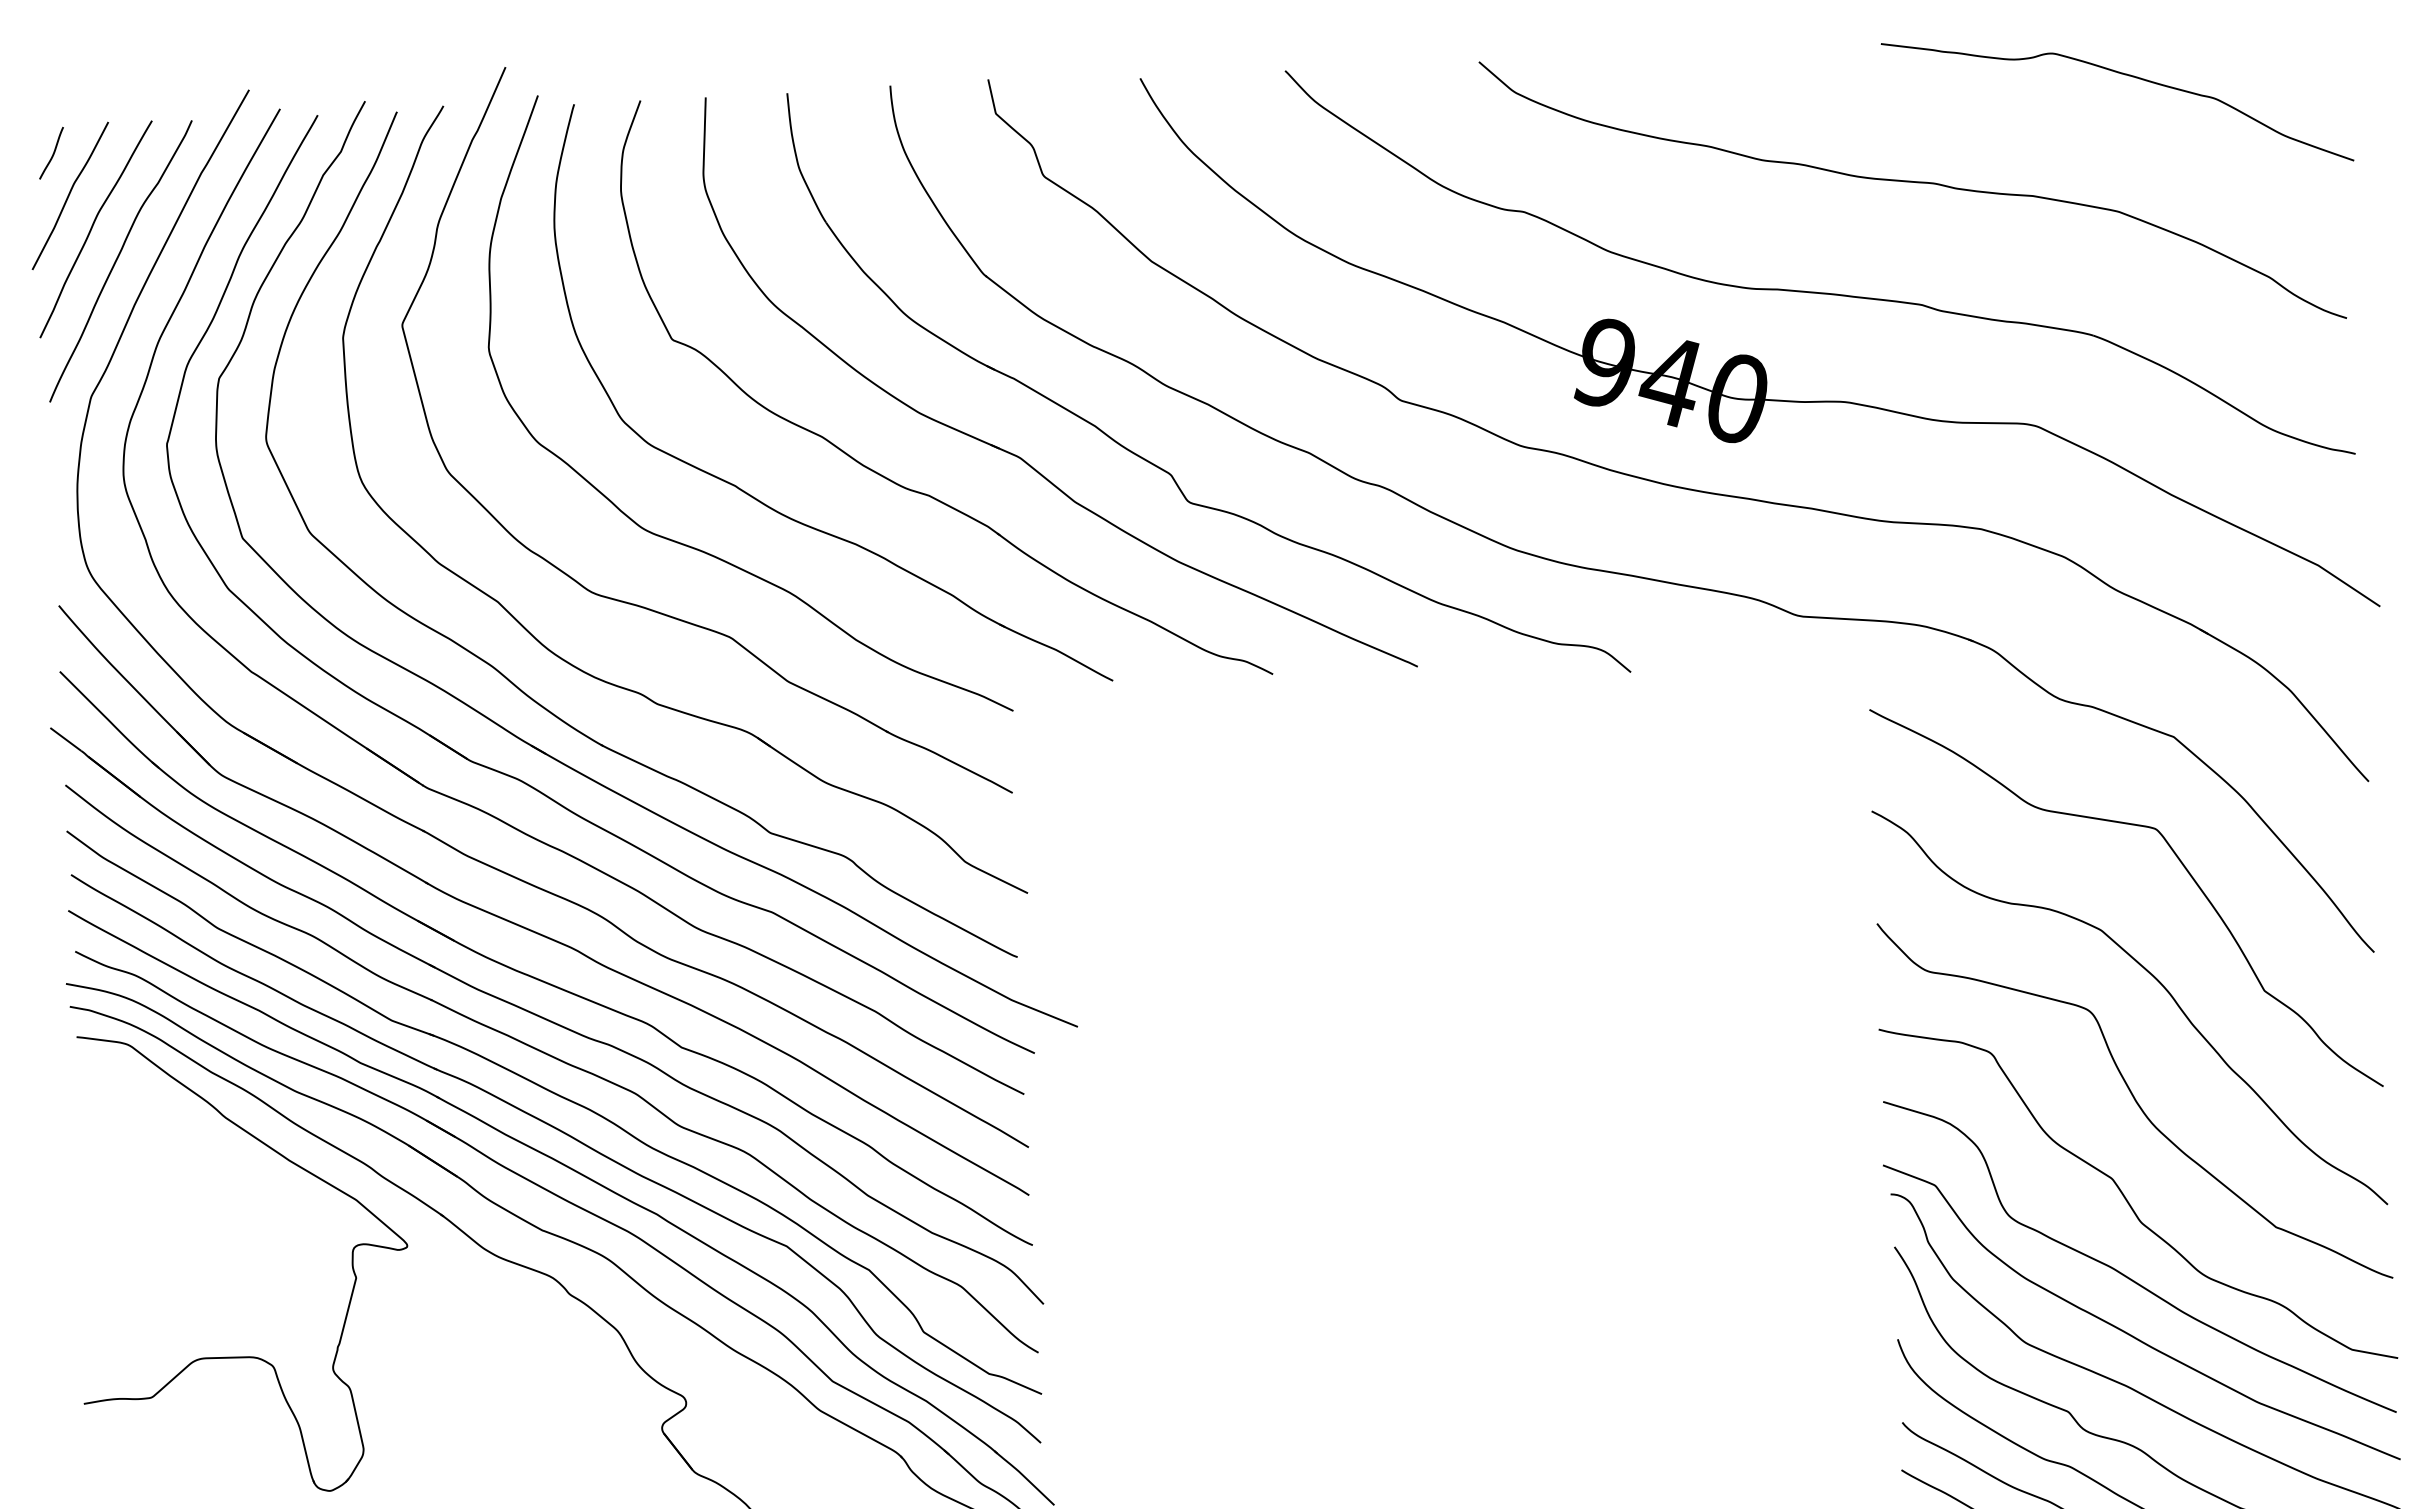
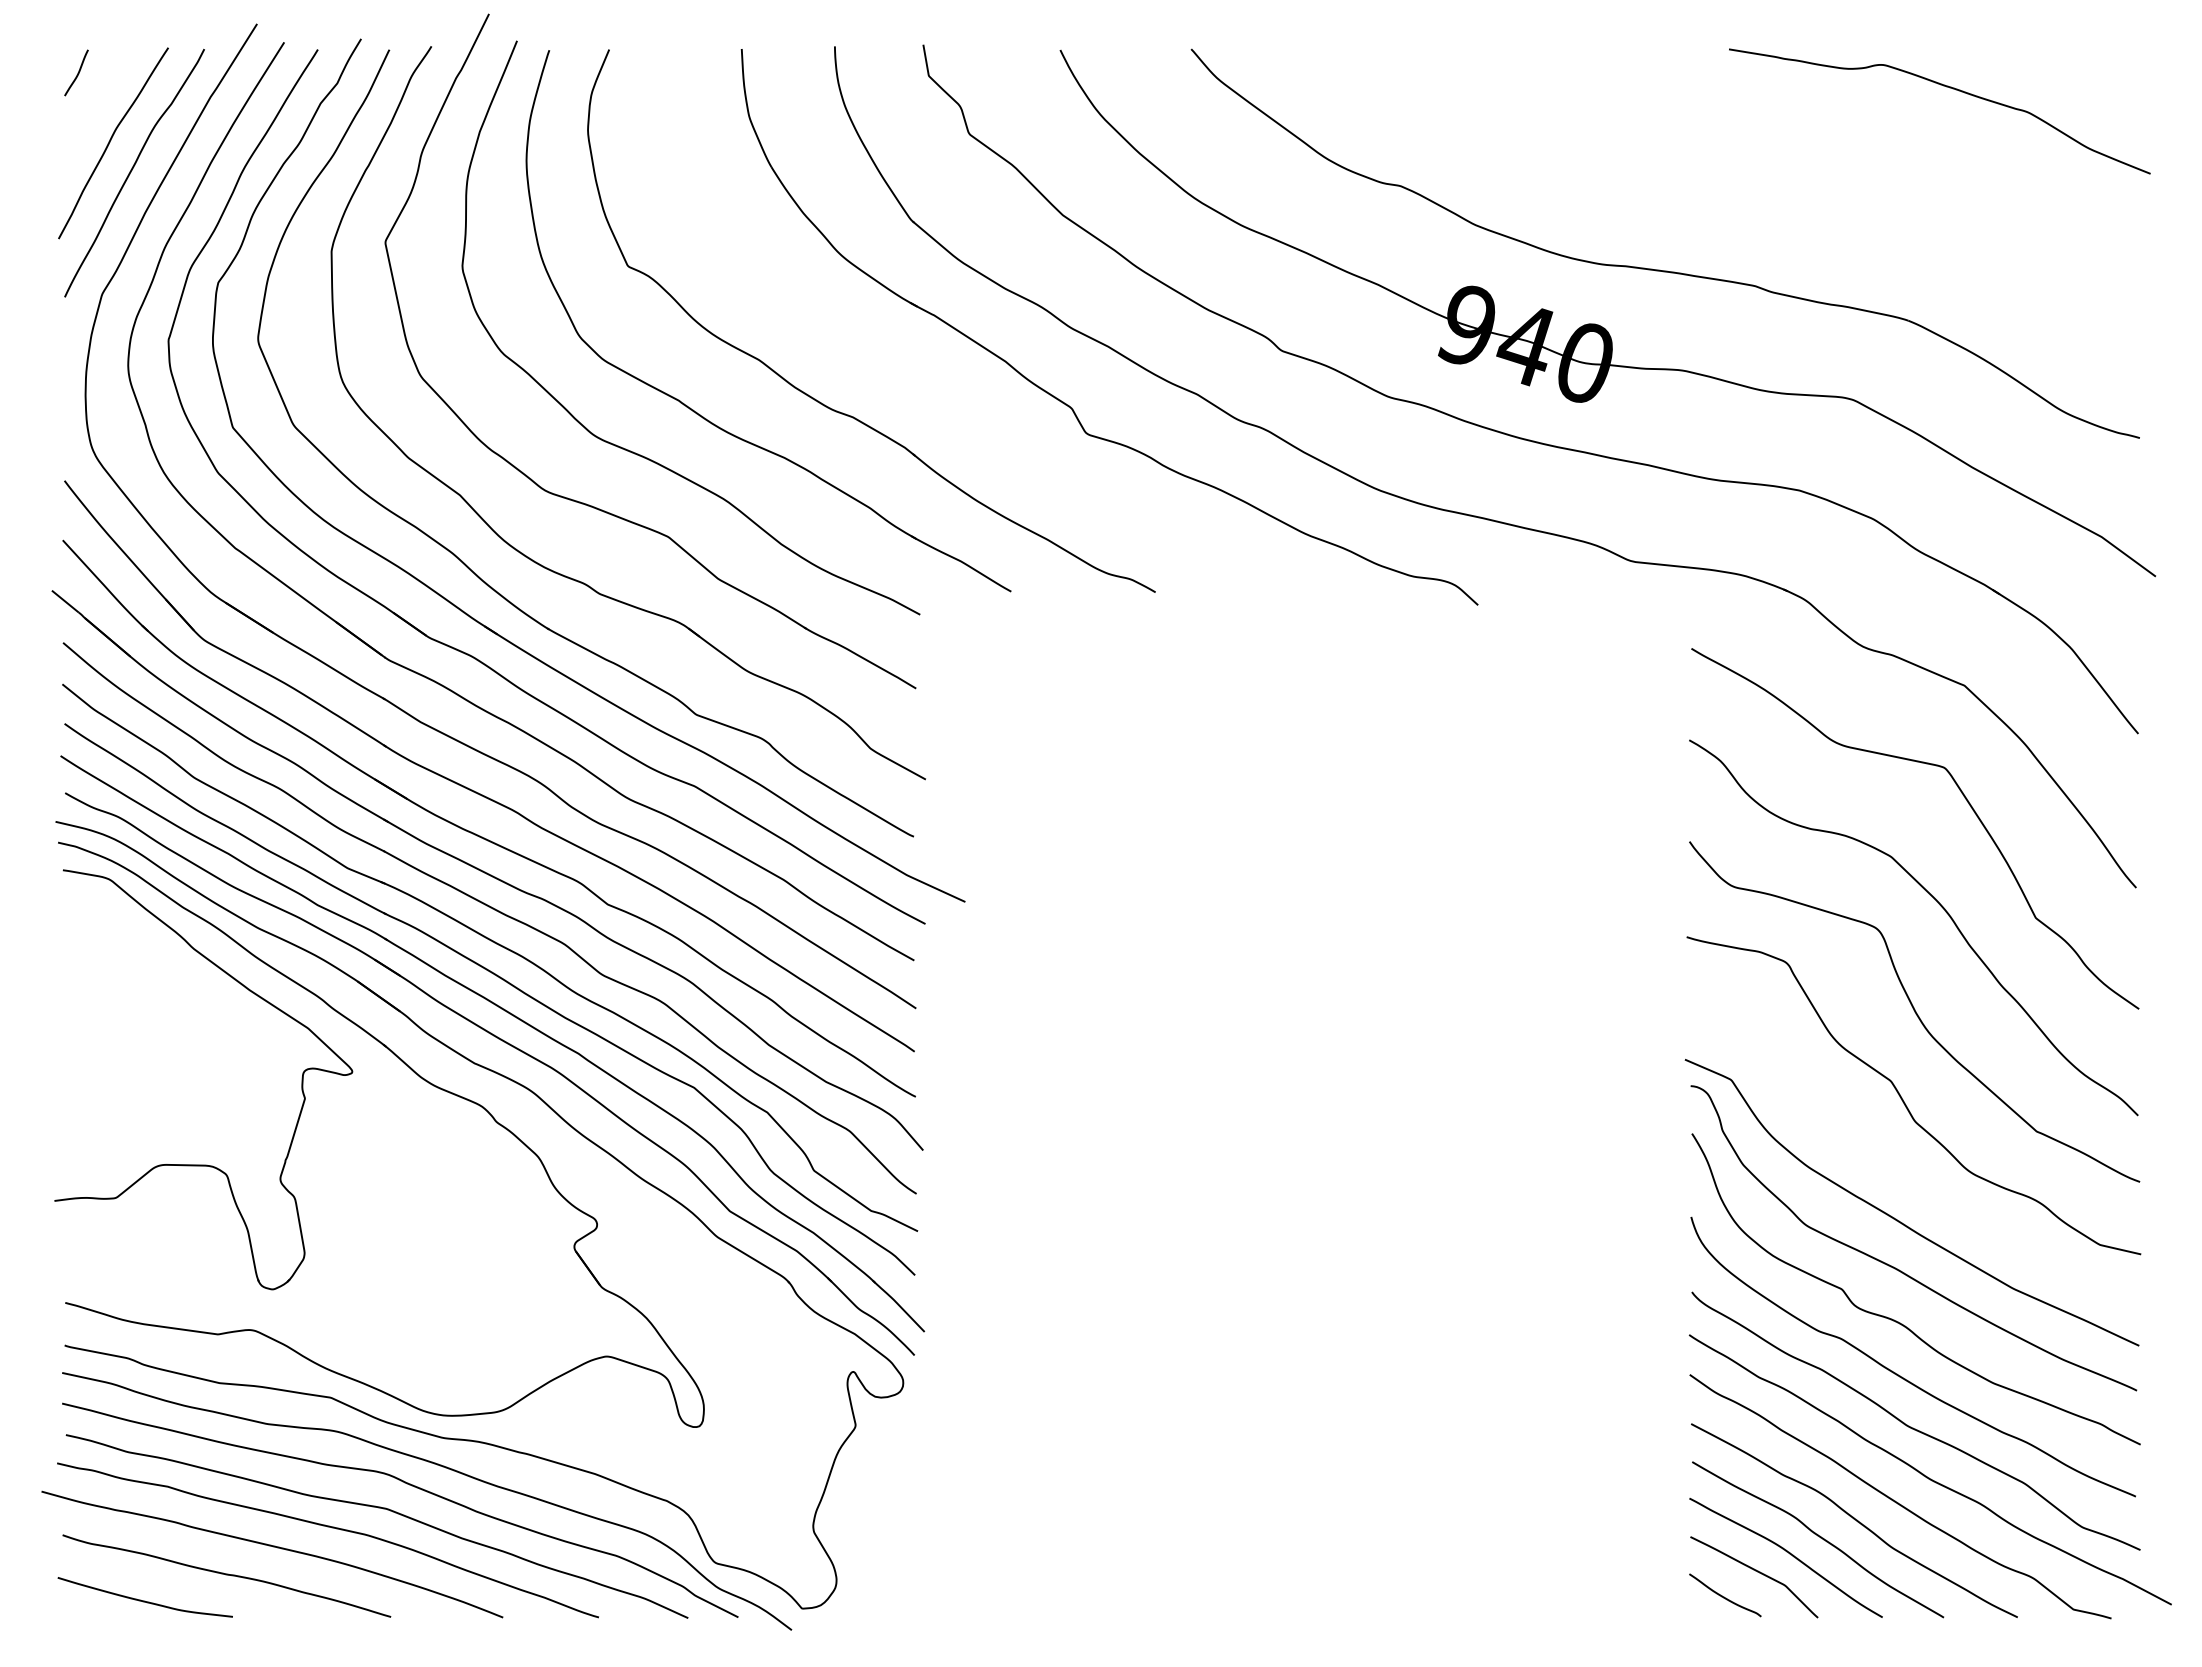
curve: (1915, 183) -> (1754, 176), removed
curve: (70, 195) -> (91, 111), removed
part: (1017, 455) -> (934, 384), removed
curve: (2129, 1277) -> (1902, 1170), removed

